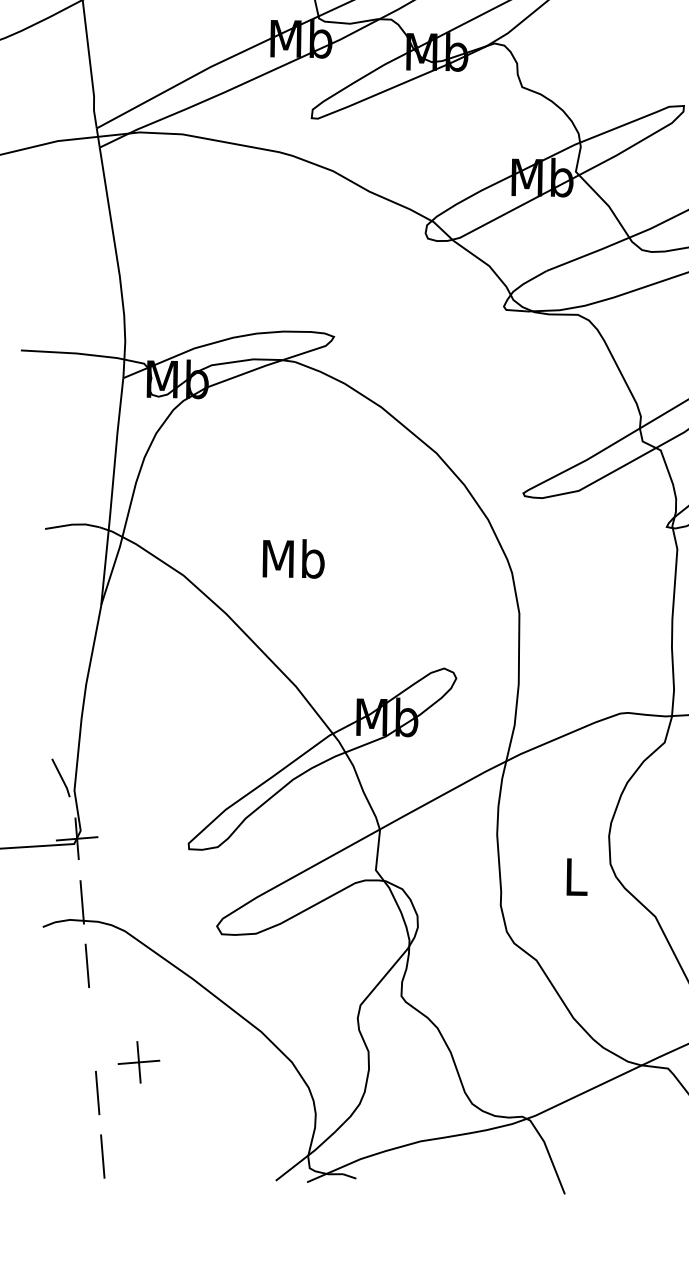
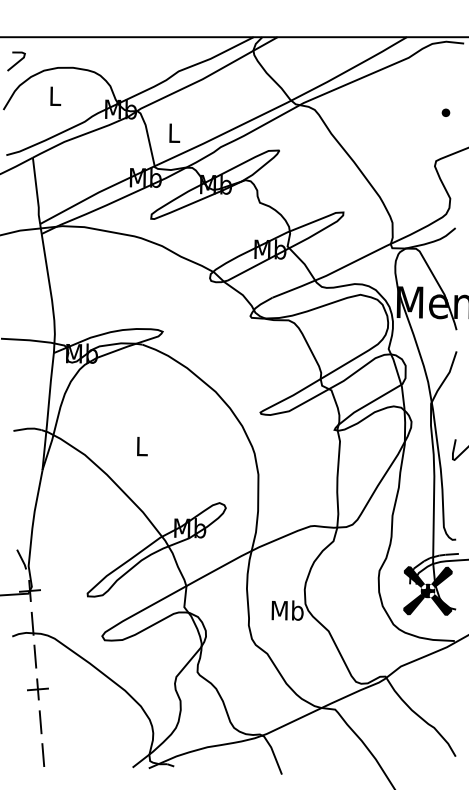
text: (292, 559) -> (141, 446), Mb -> L
text: (575, 876) -> (287, 610), L -> Mb
part: (138, 1062) -> (37, 689), moved

